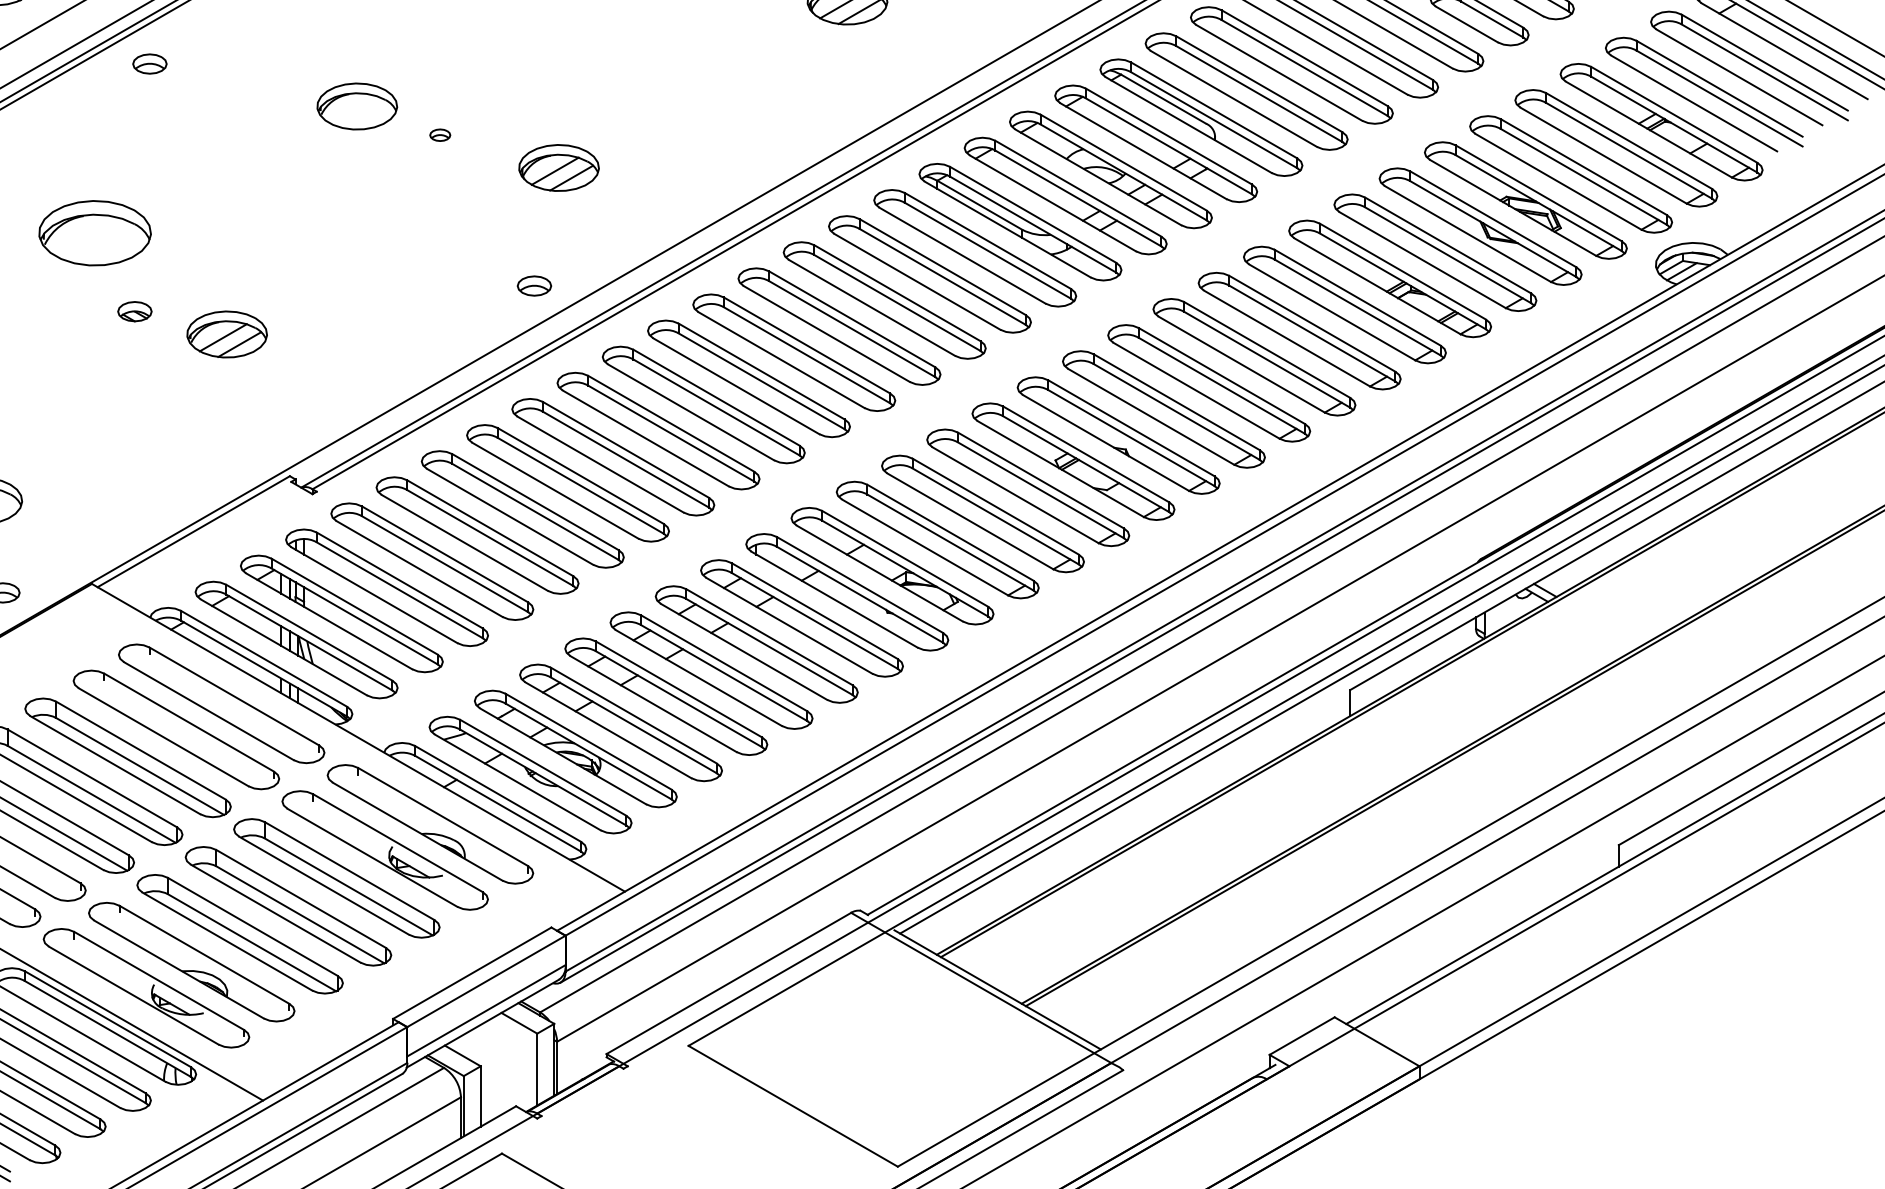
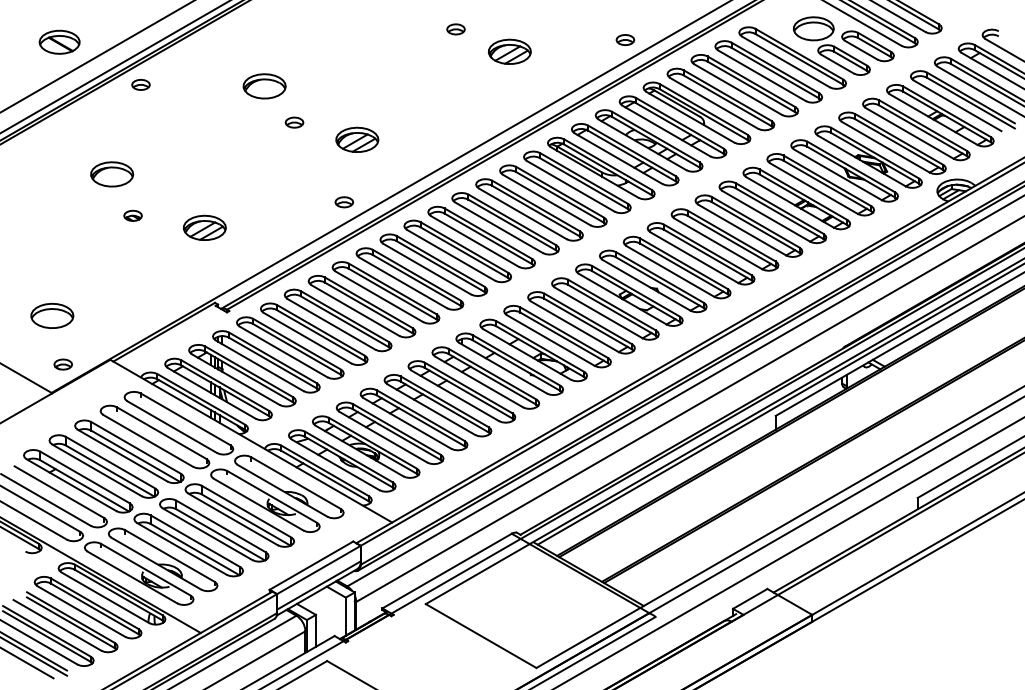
part: (357, 106) -> (264, 86), moved
part: (440, 135) -> (294, 122), size x1.67
part: (96, 233) -> (112, 174), size x0.71
part: (226, 333) -> (204, 227), moved

